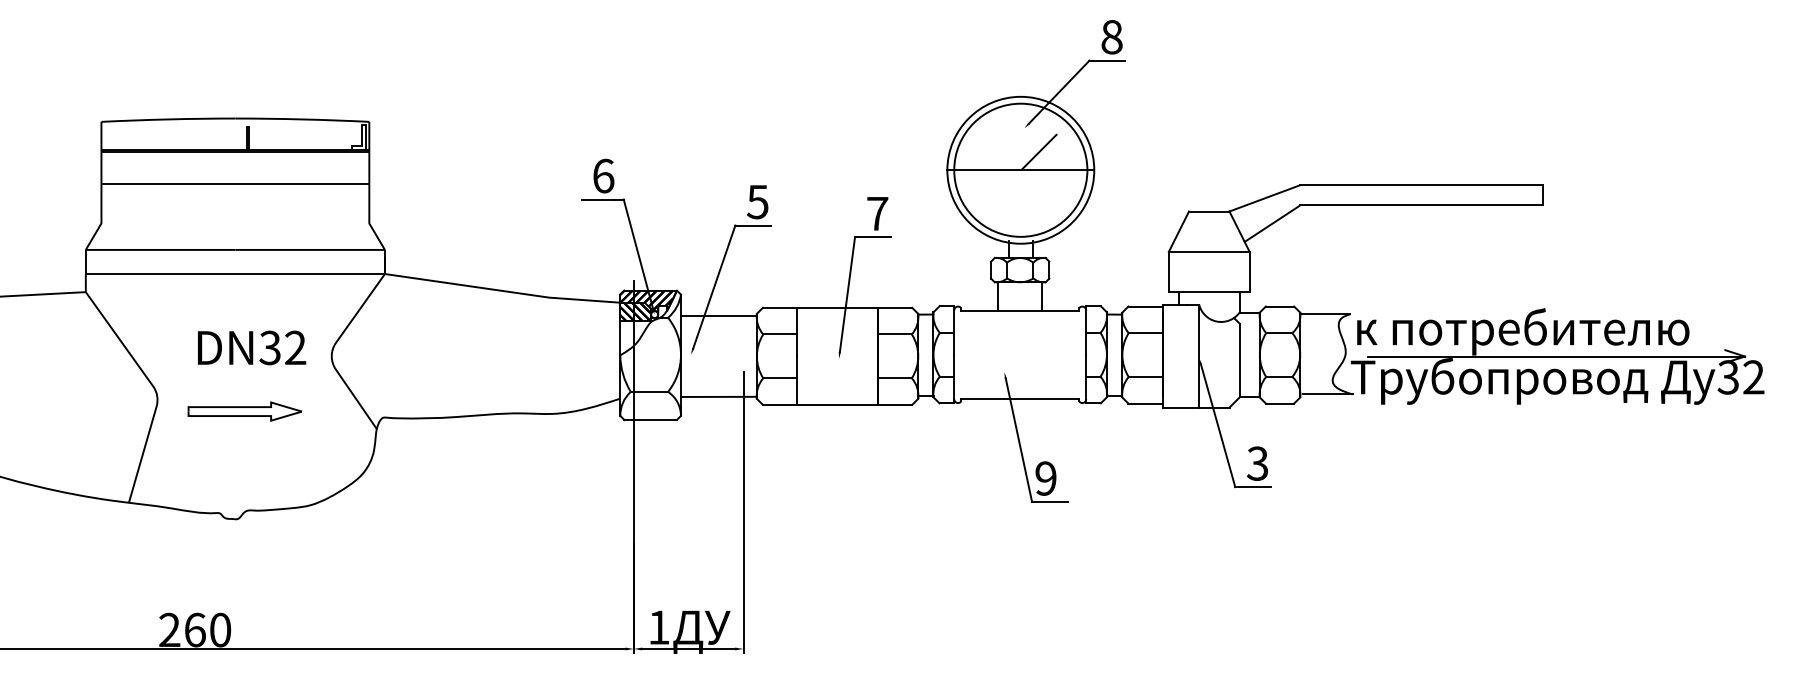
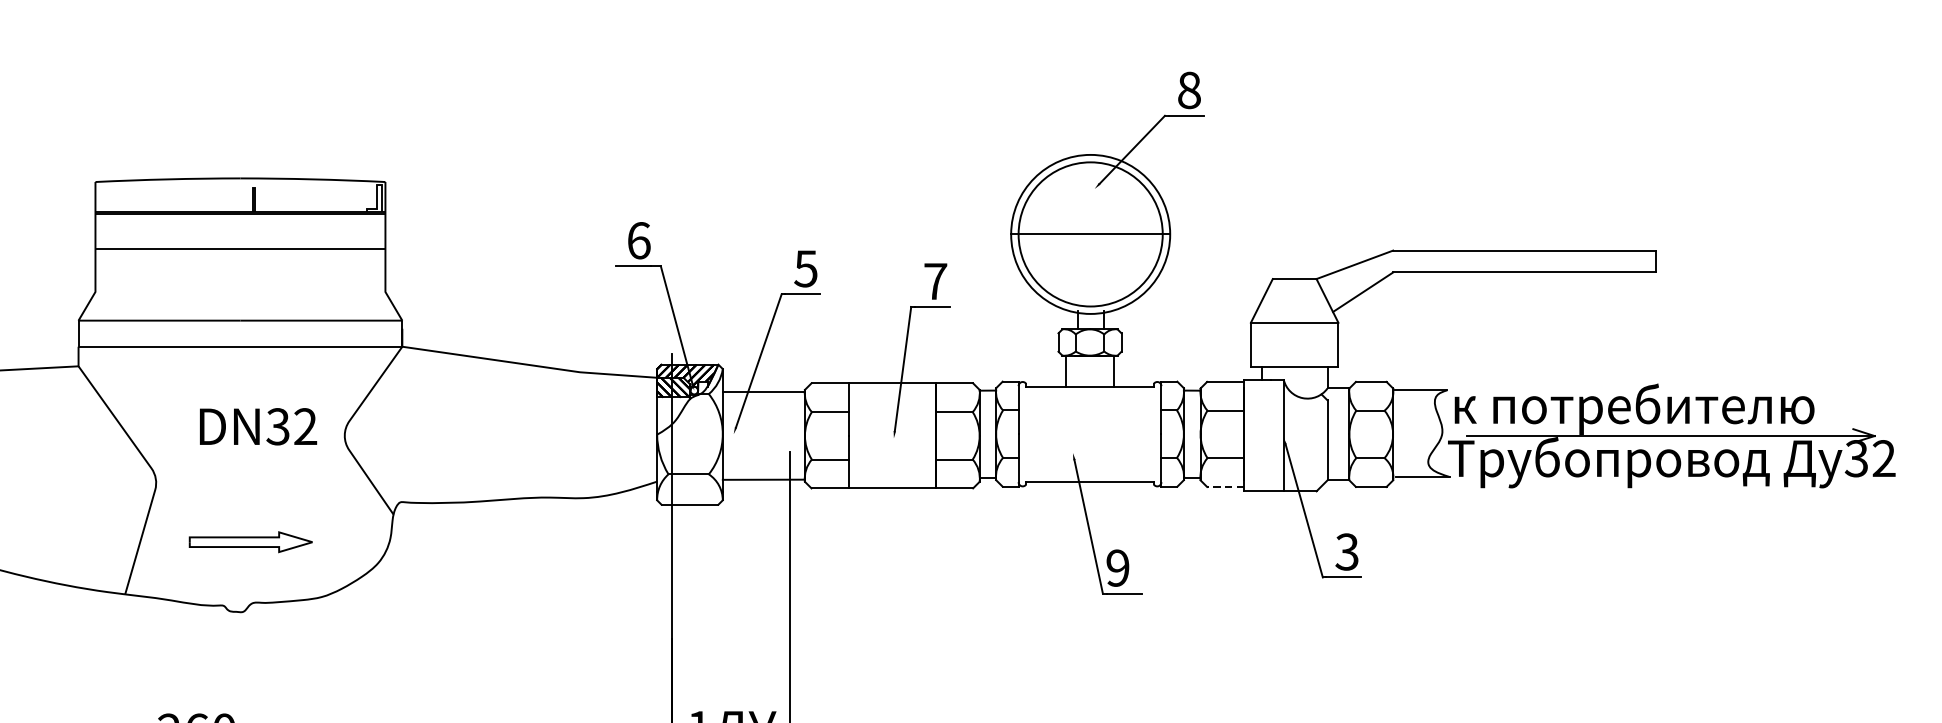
line: (1039, 151) -> (1110, 214), removed
line: (1145, 403) -> (1225, 486), solid -> dashed
part: (244, 411) -> (250, 542), moved

